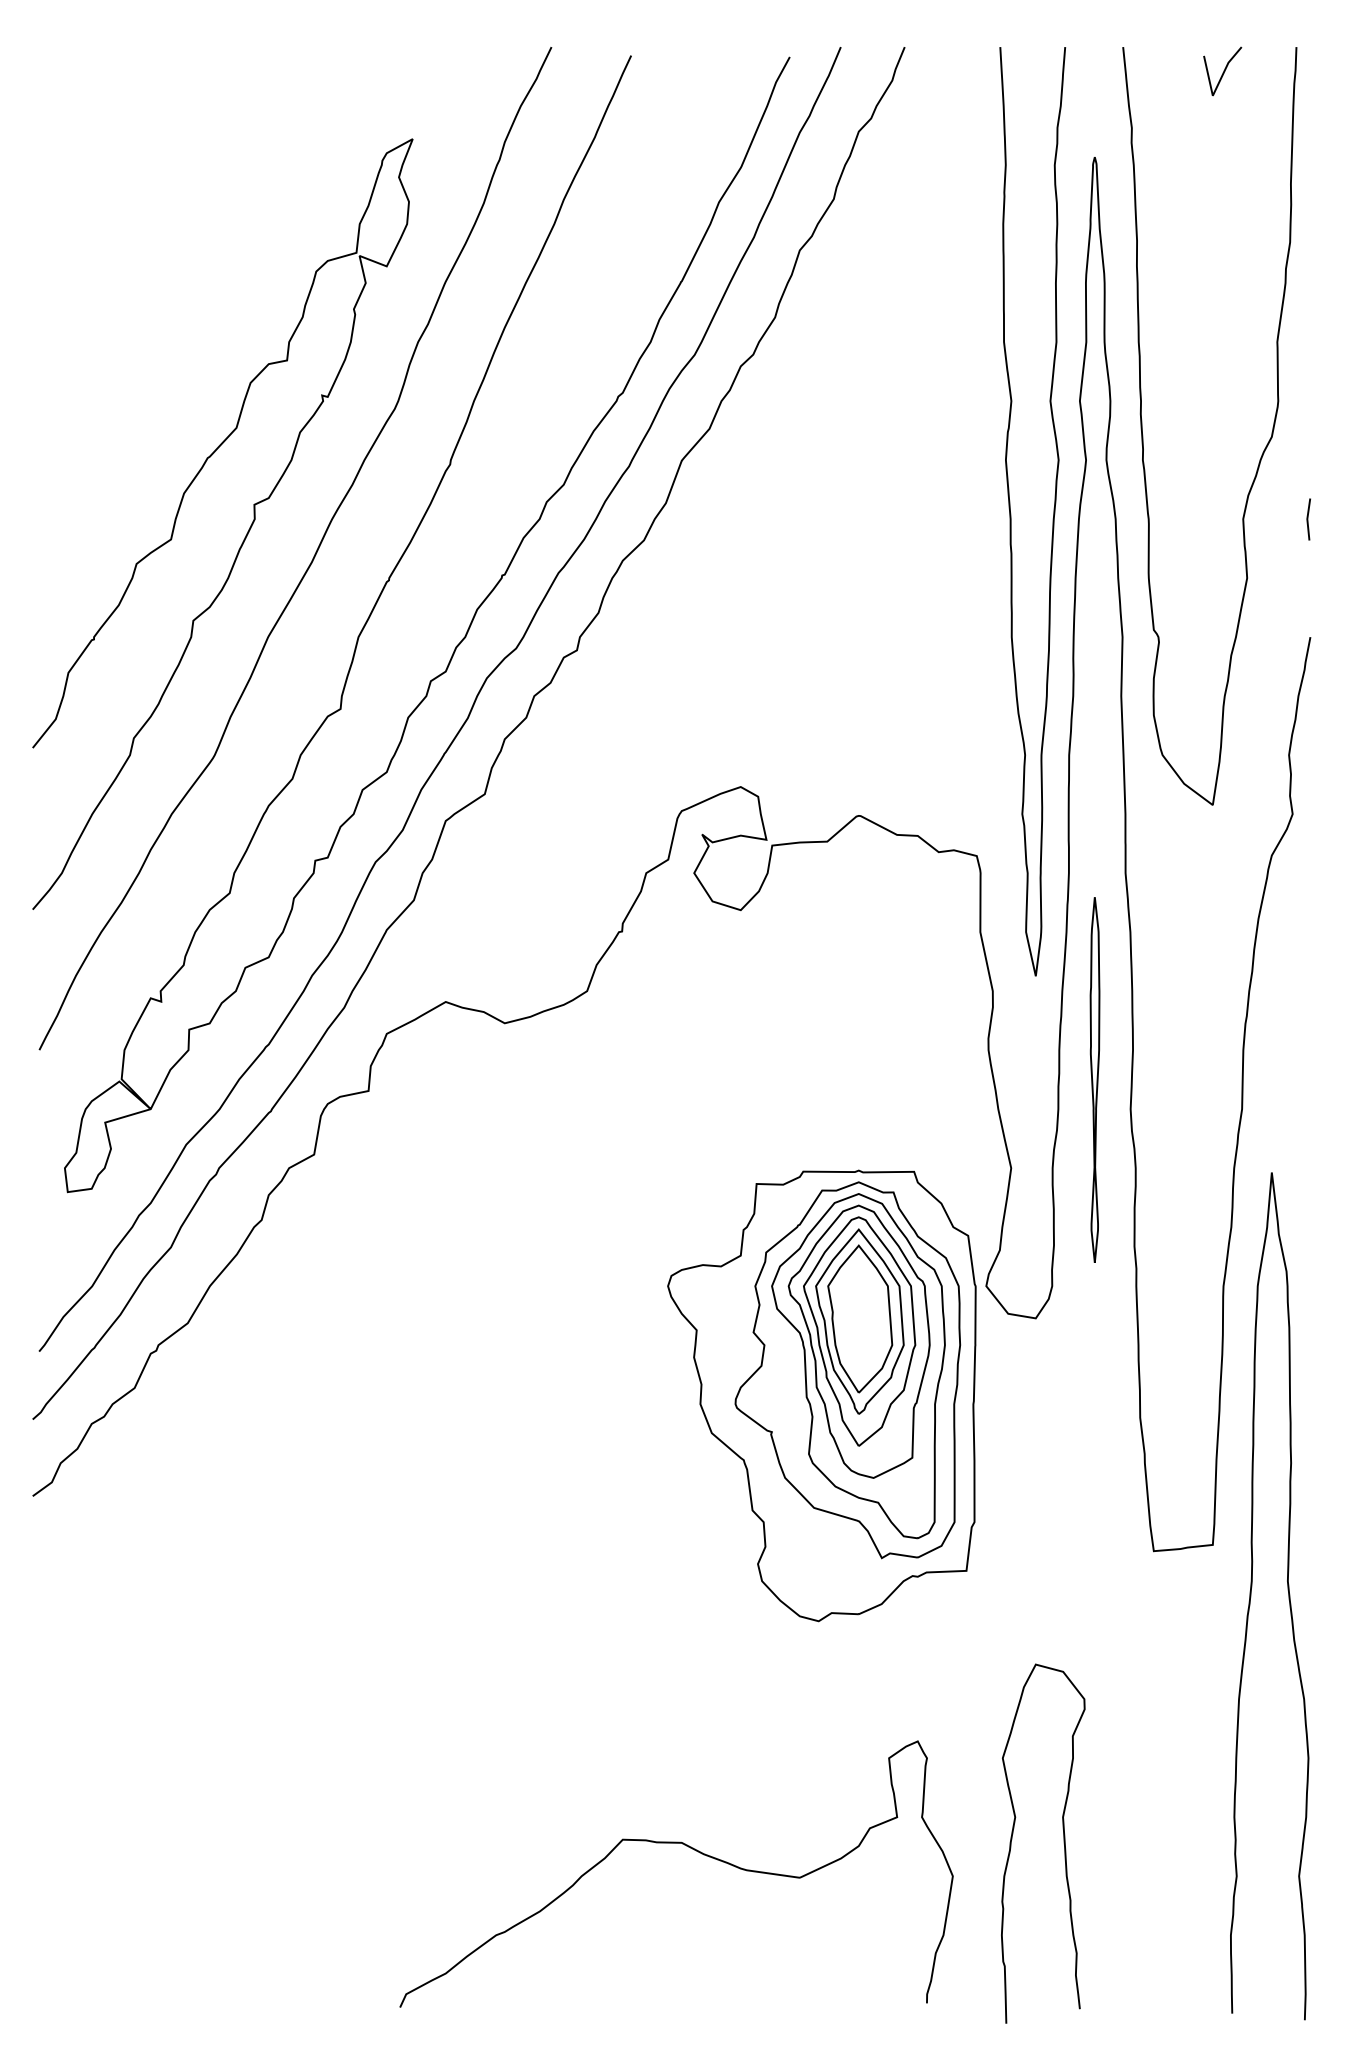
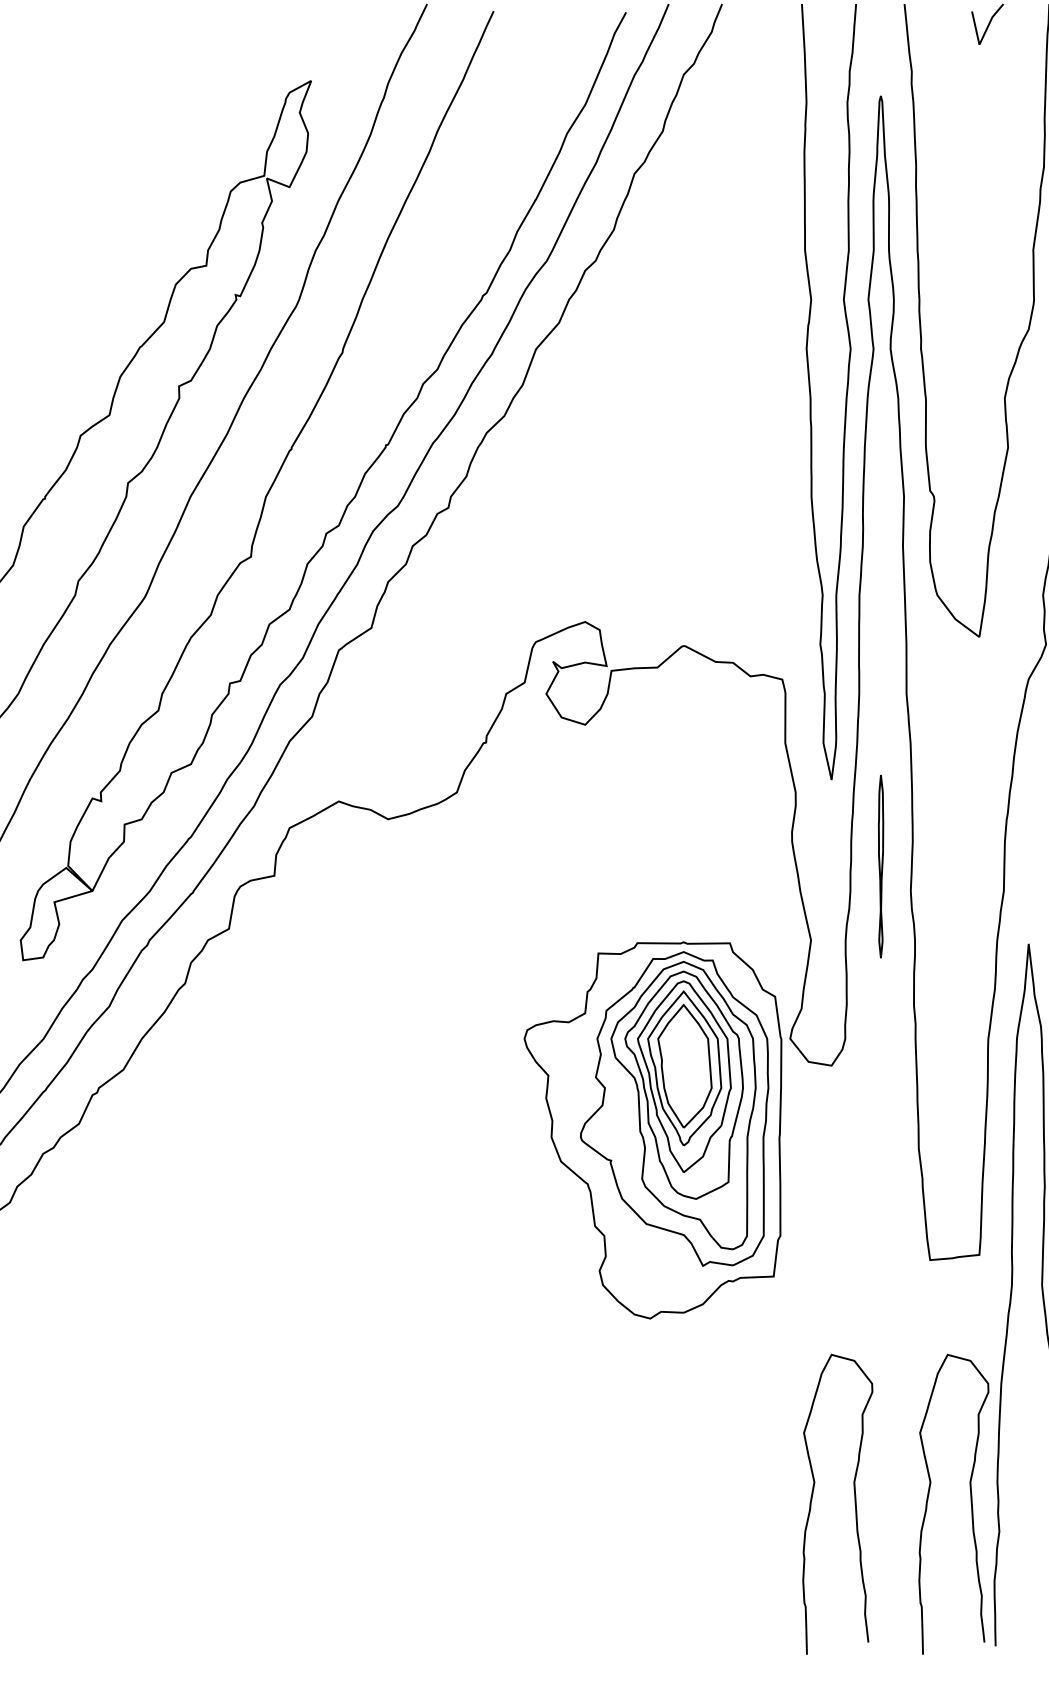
part: (1094, 1079) -> (880, 866), size x0.6
curve: (1202, 1843) -> (970, 1504), added
curve: (688, 1847) -> (541, 1507), removed

